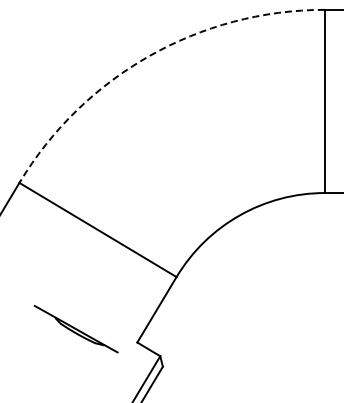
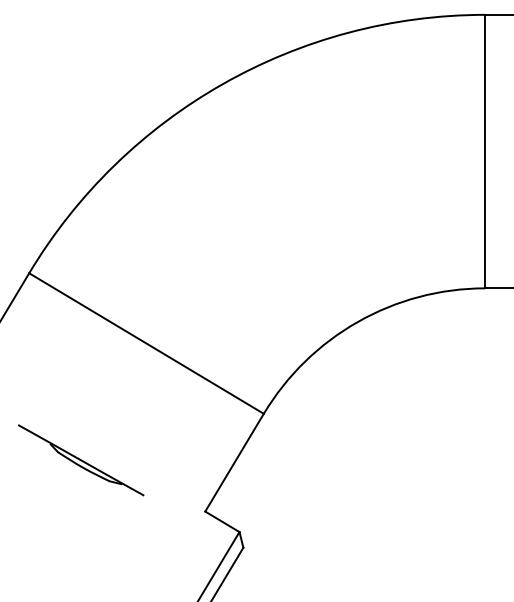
arc: (149, 56) -> (223, 84), dashed -> solid
part: (75, 329) -> (80, 460), moved

